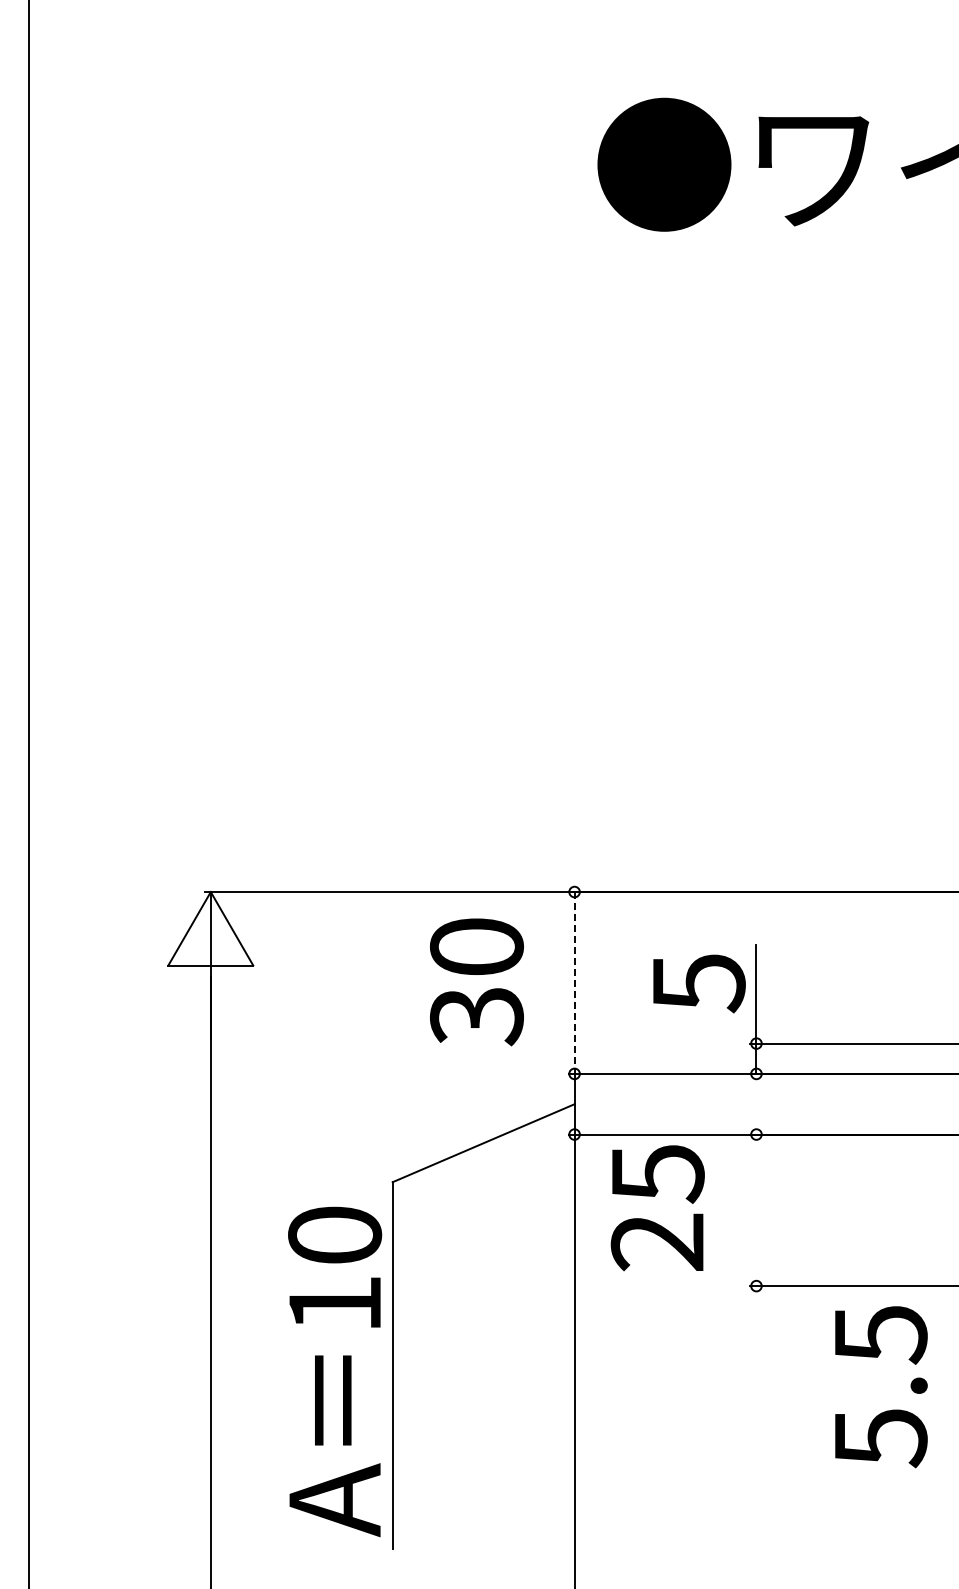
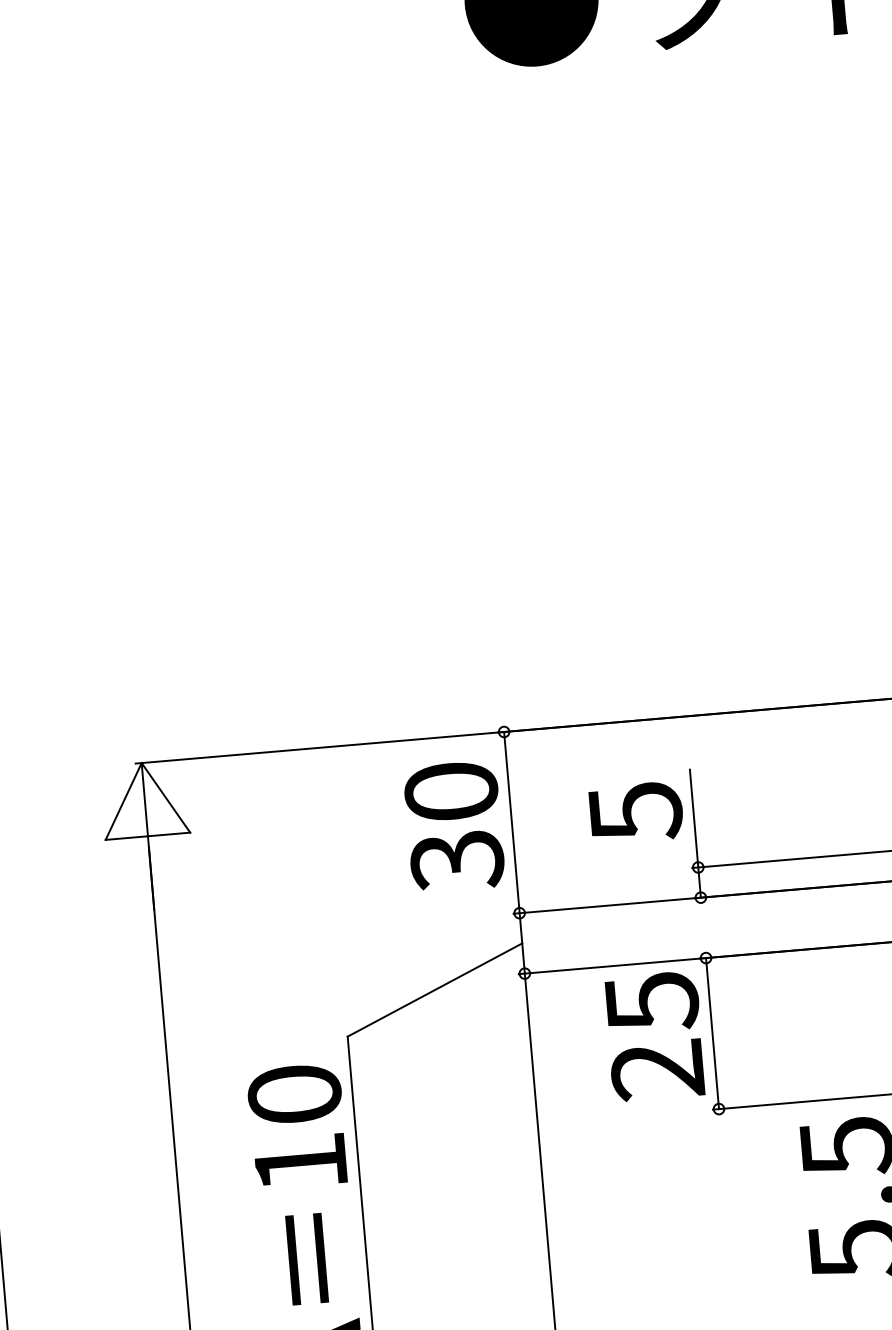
text: (476, 982) -> (453, 827), moved
line: (574, 982) -> (511, 822), dashed -> solid
text: (657, 1208) -> (654, 1036), moved
line: (756, 1210) -> (712, 1033), added

